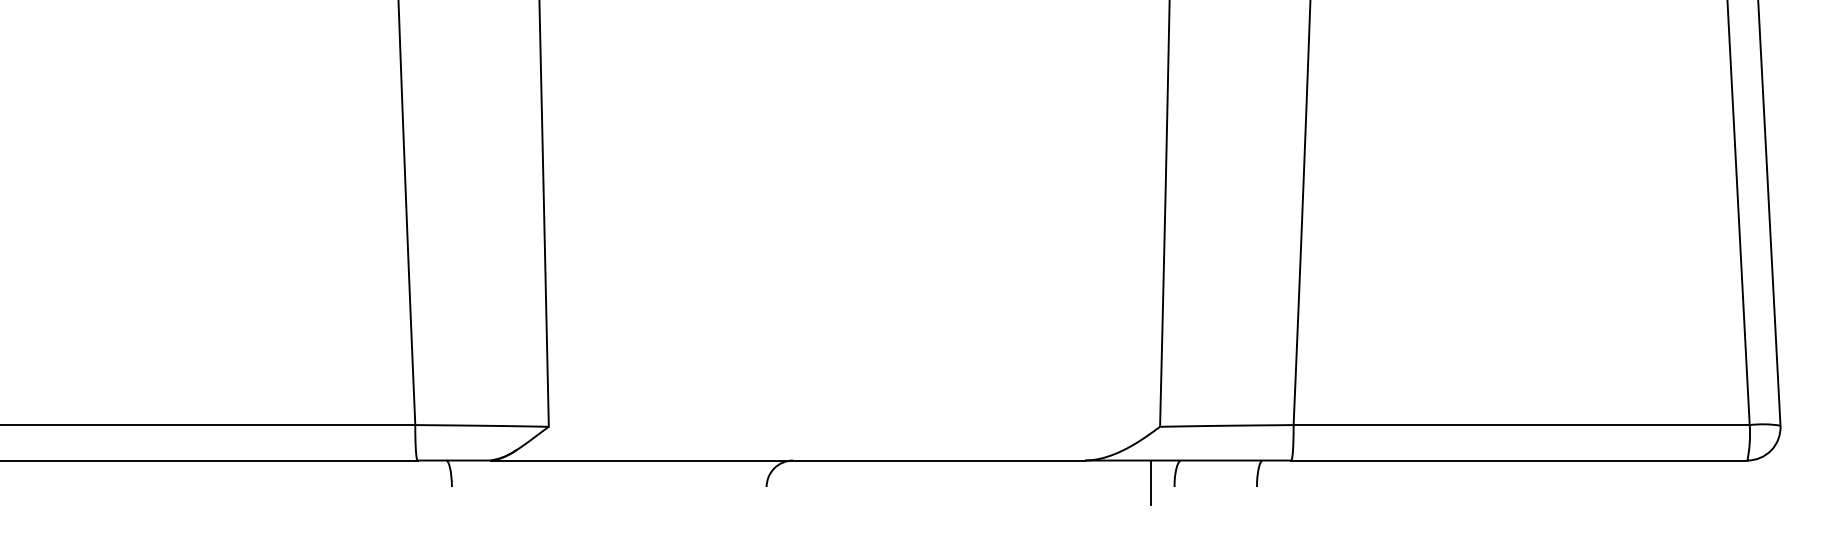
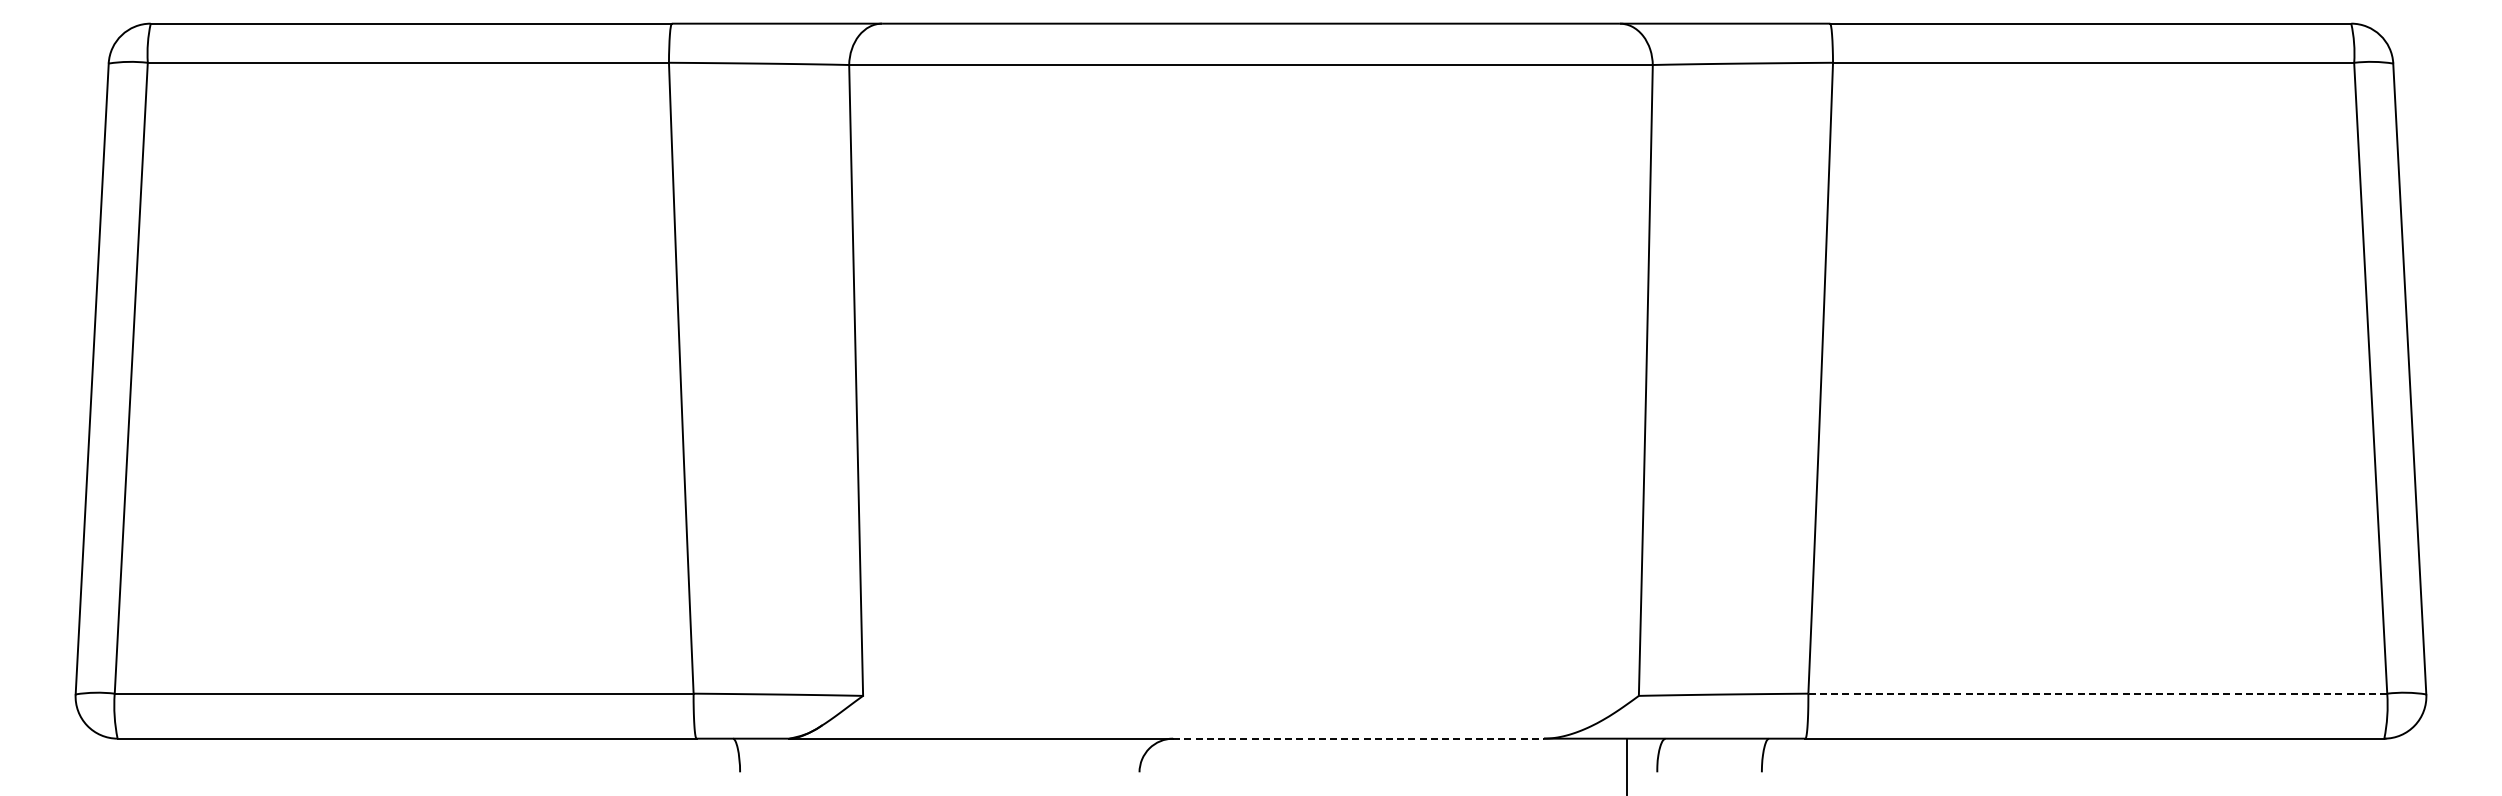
line: (1521, 424) -> (2097, 693), solid -> dashed
line: (939, 460) -> (1359, 738), solid -> dashed

